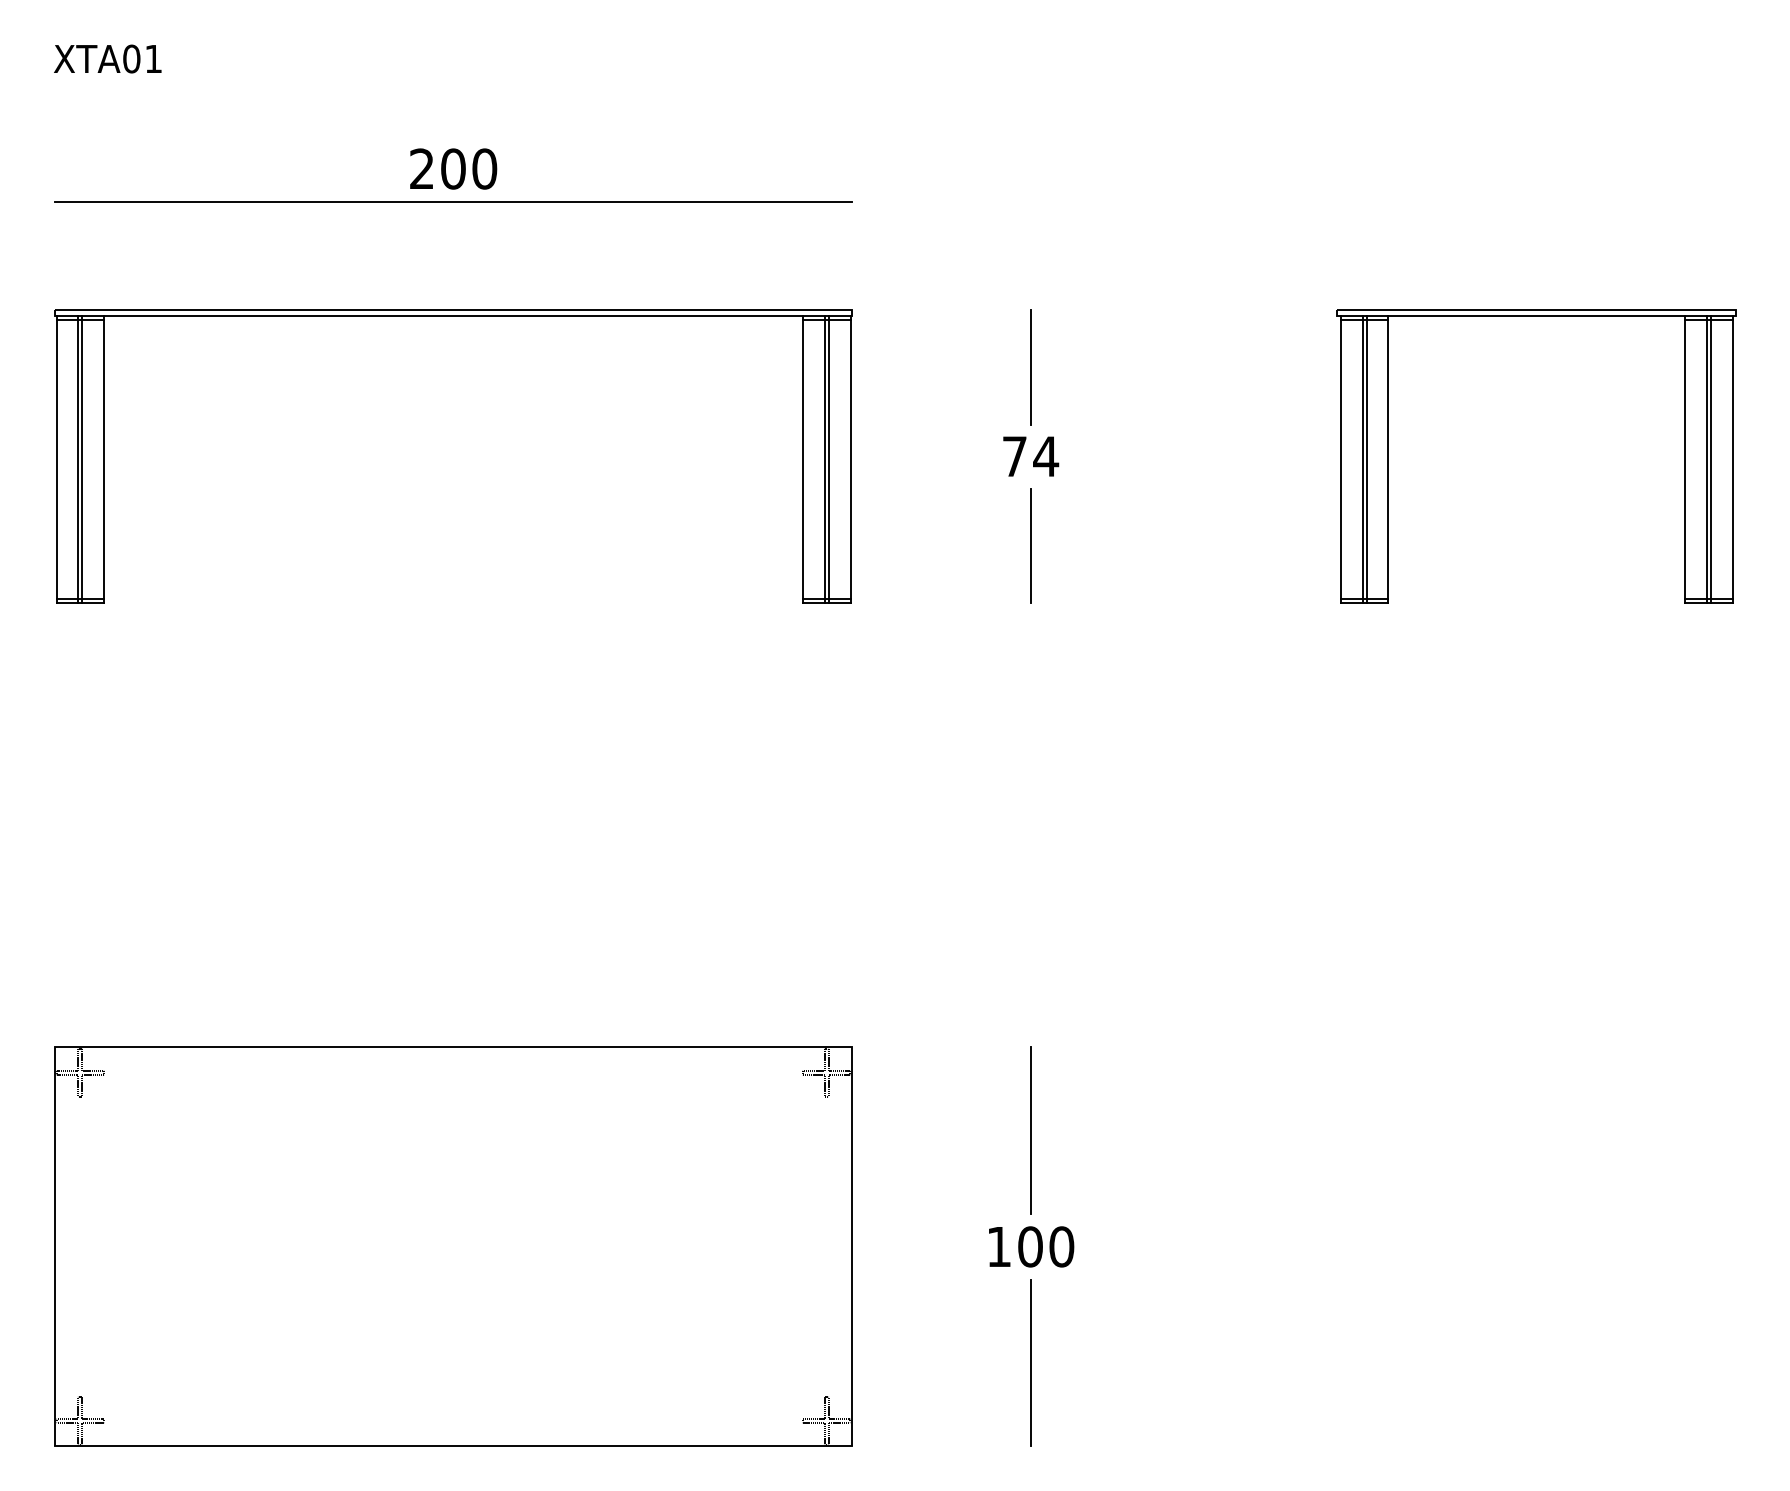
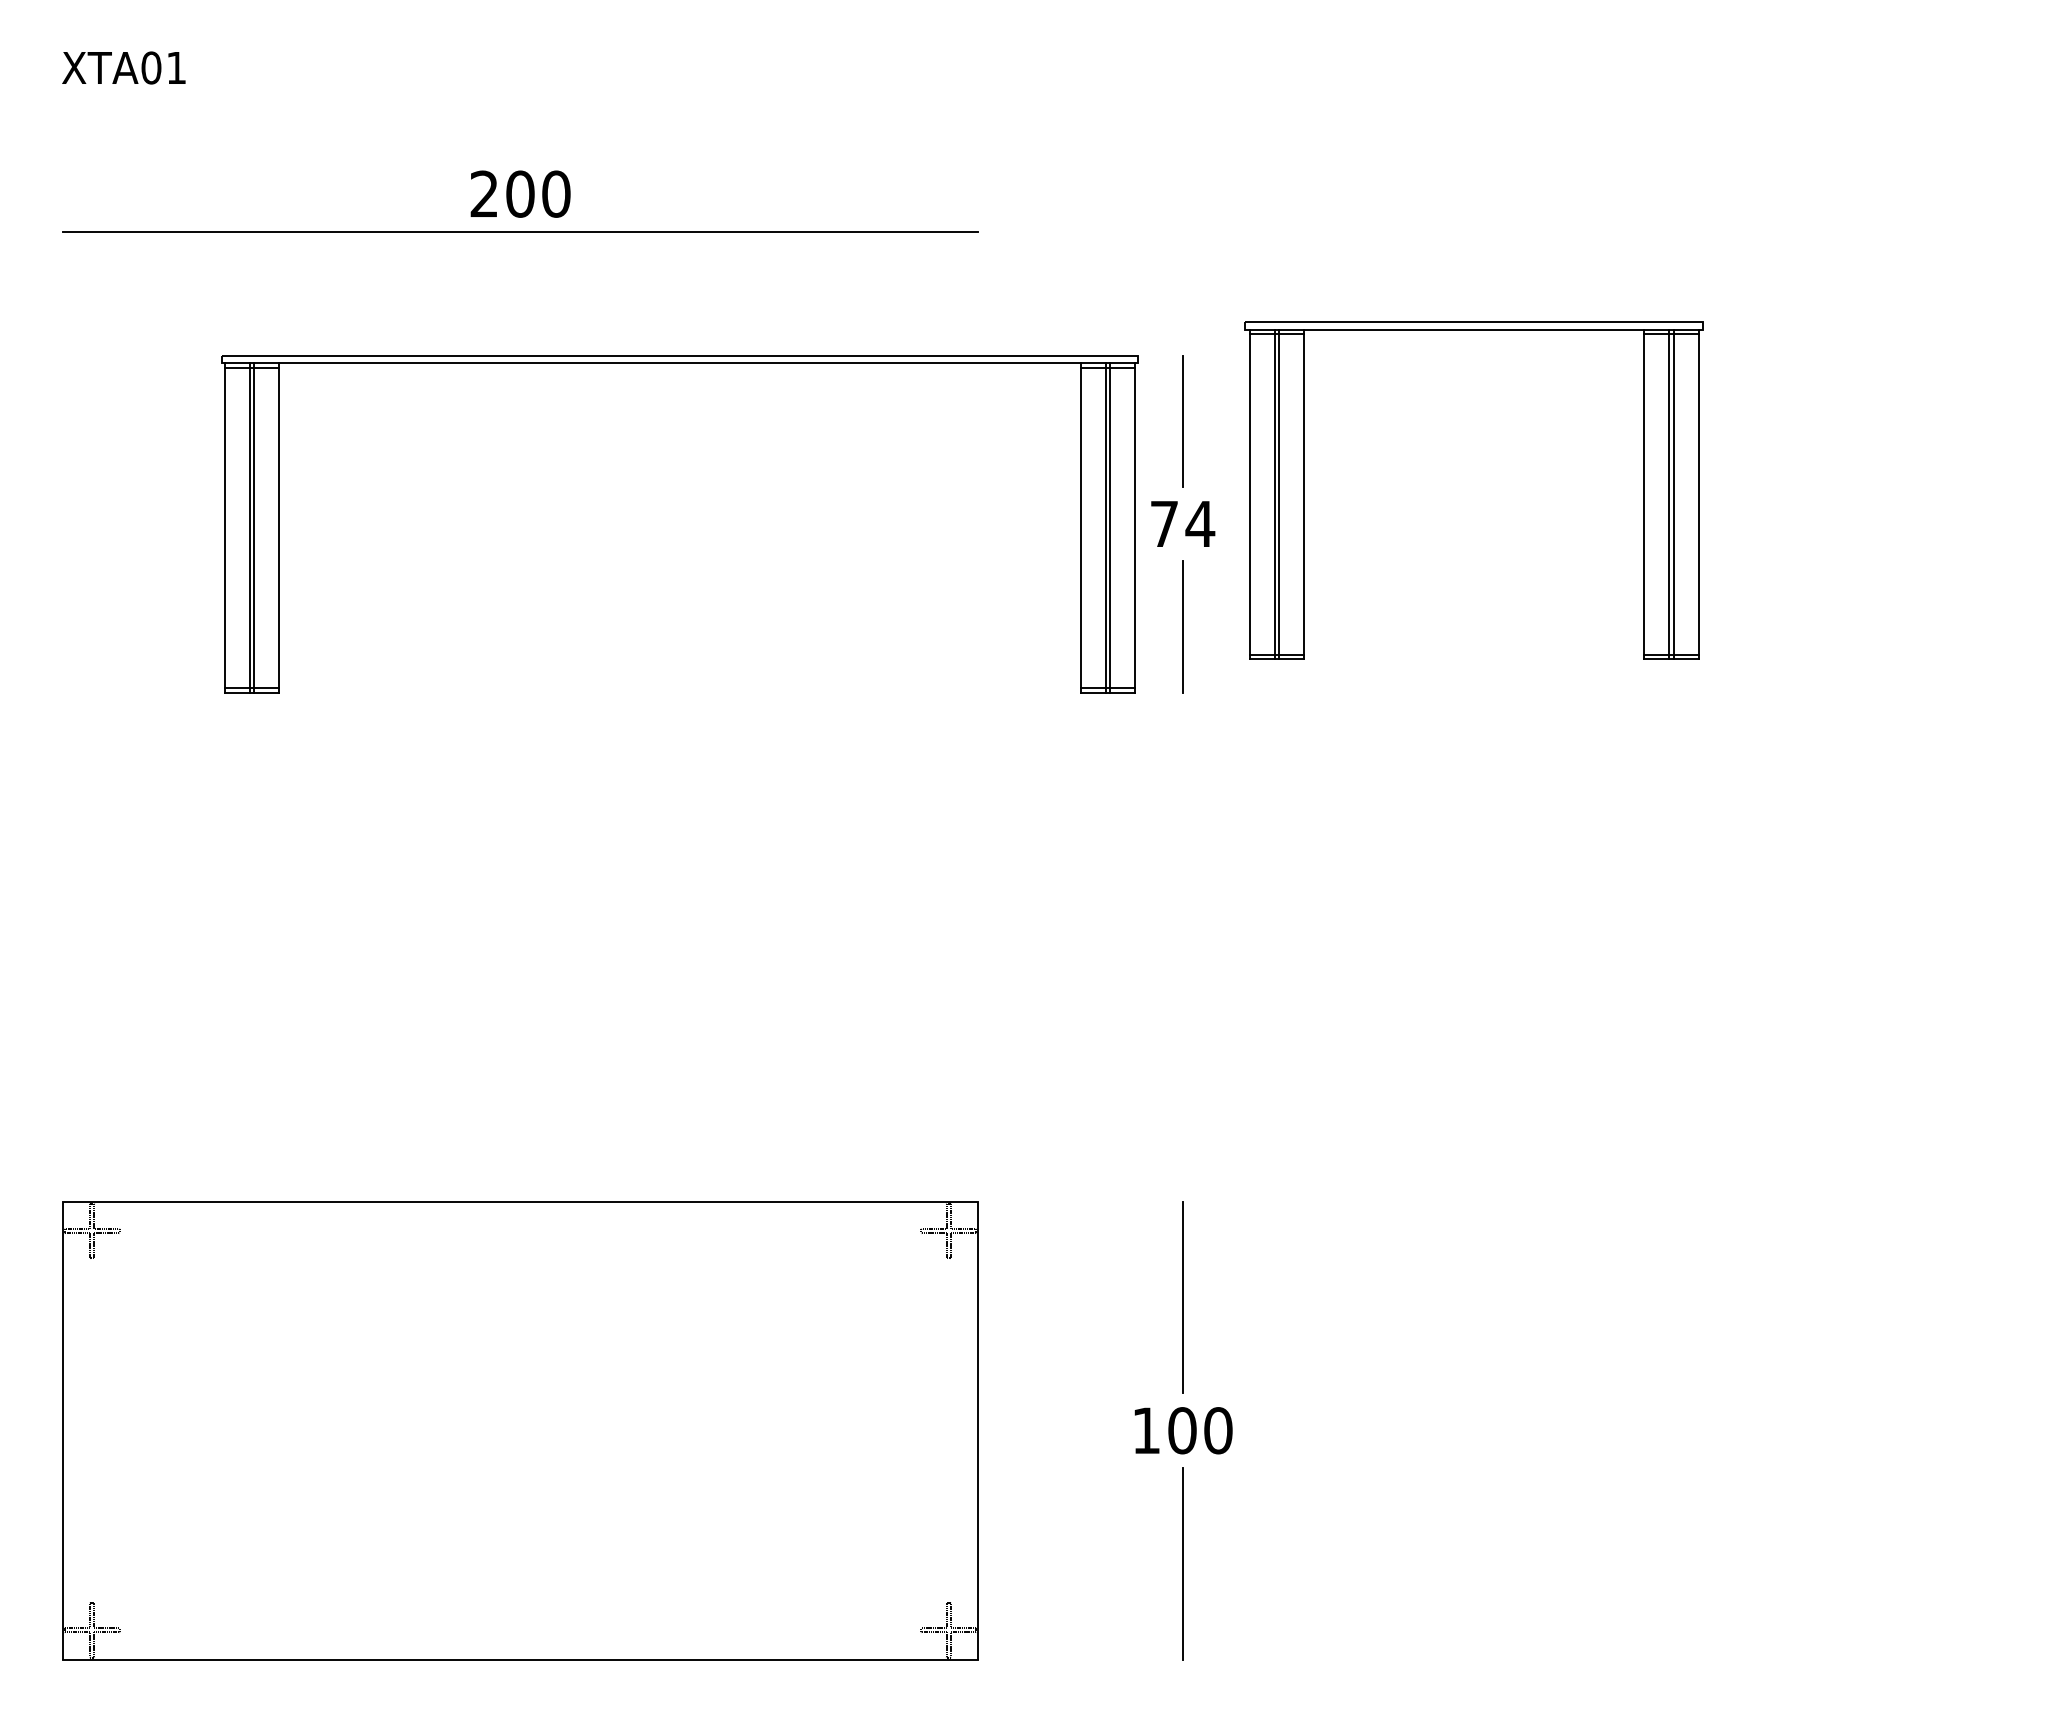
part: (453, 316) -> (679, 363), moved
part: (1536, 316) -> (1473, 330), moved

